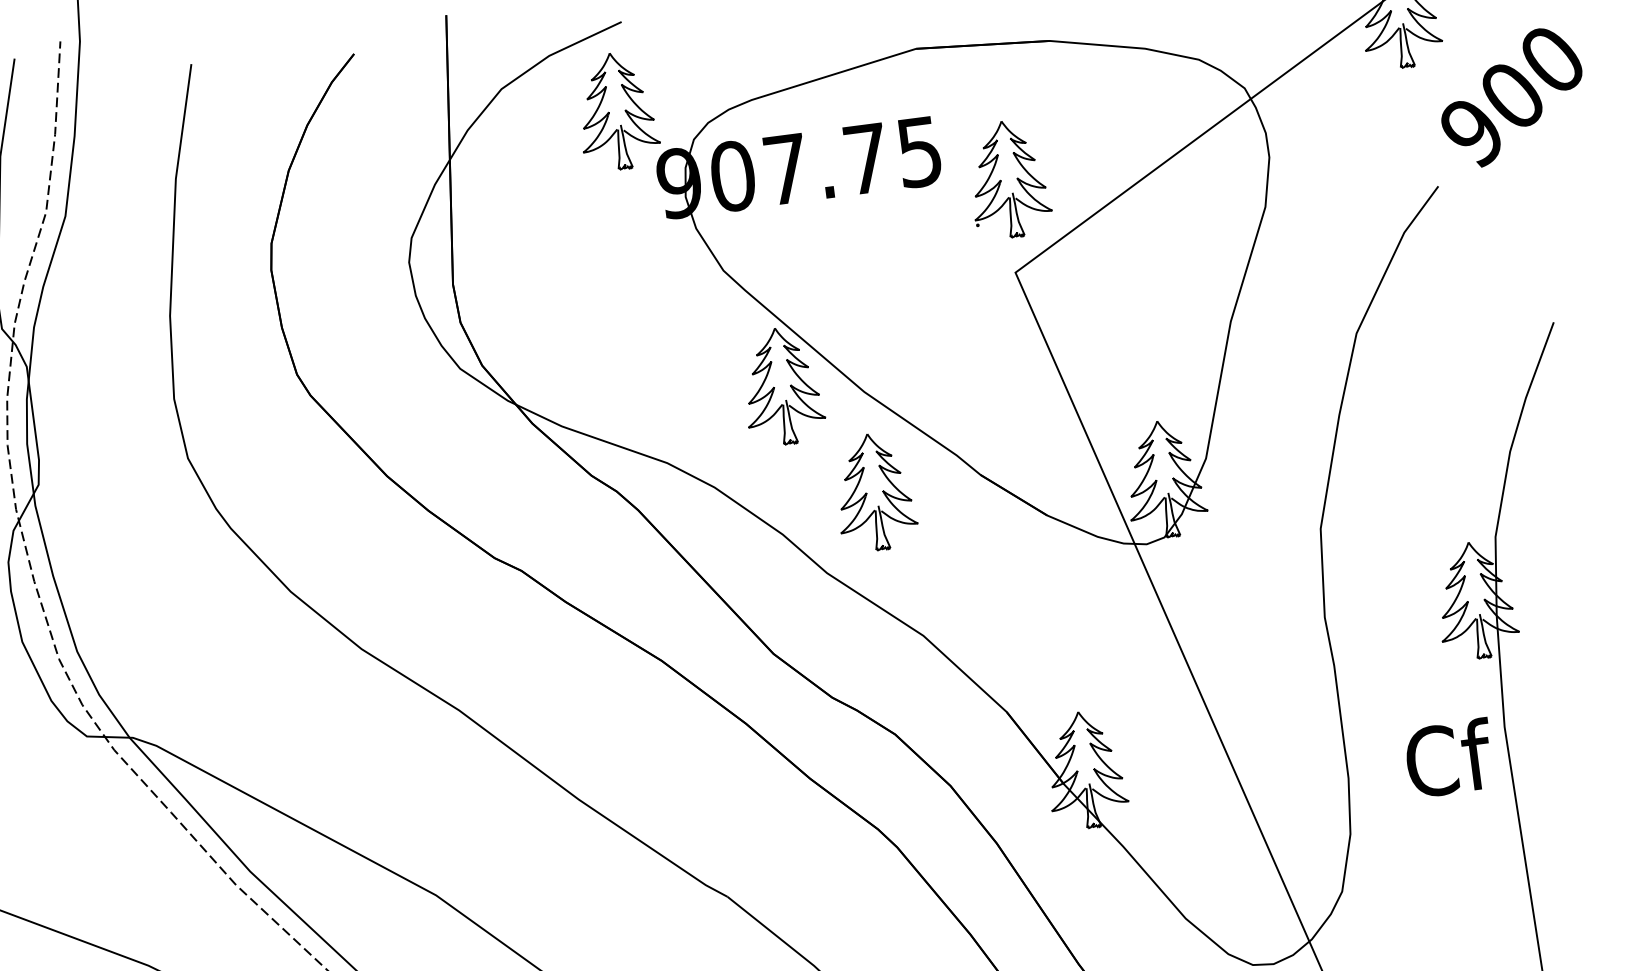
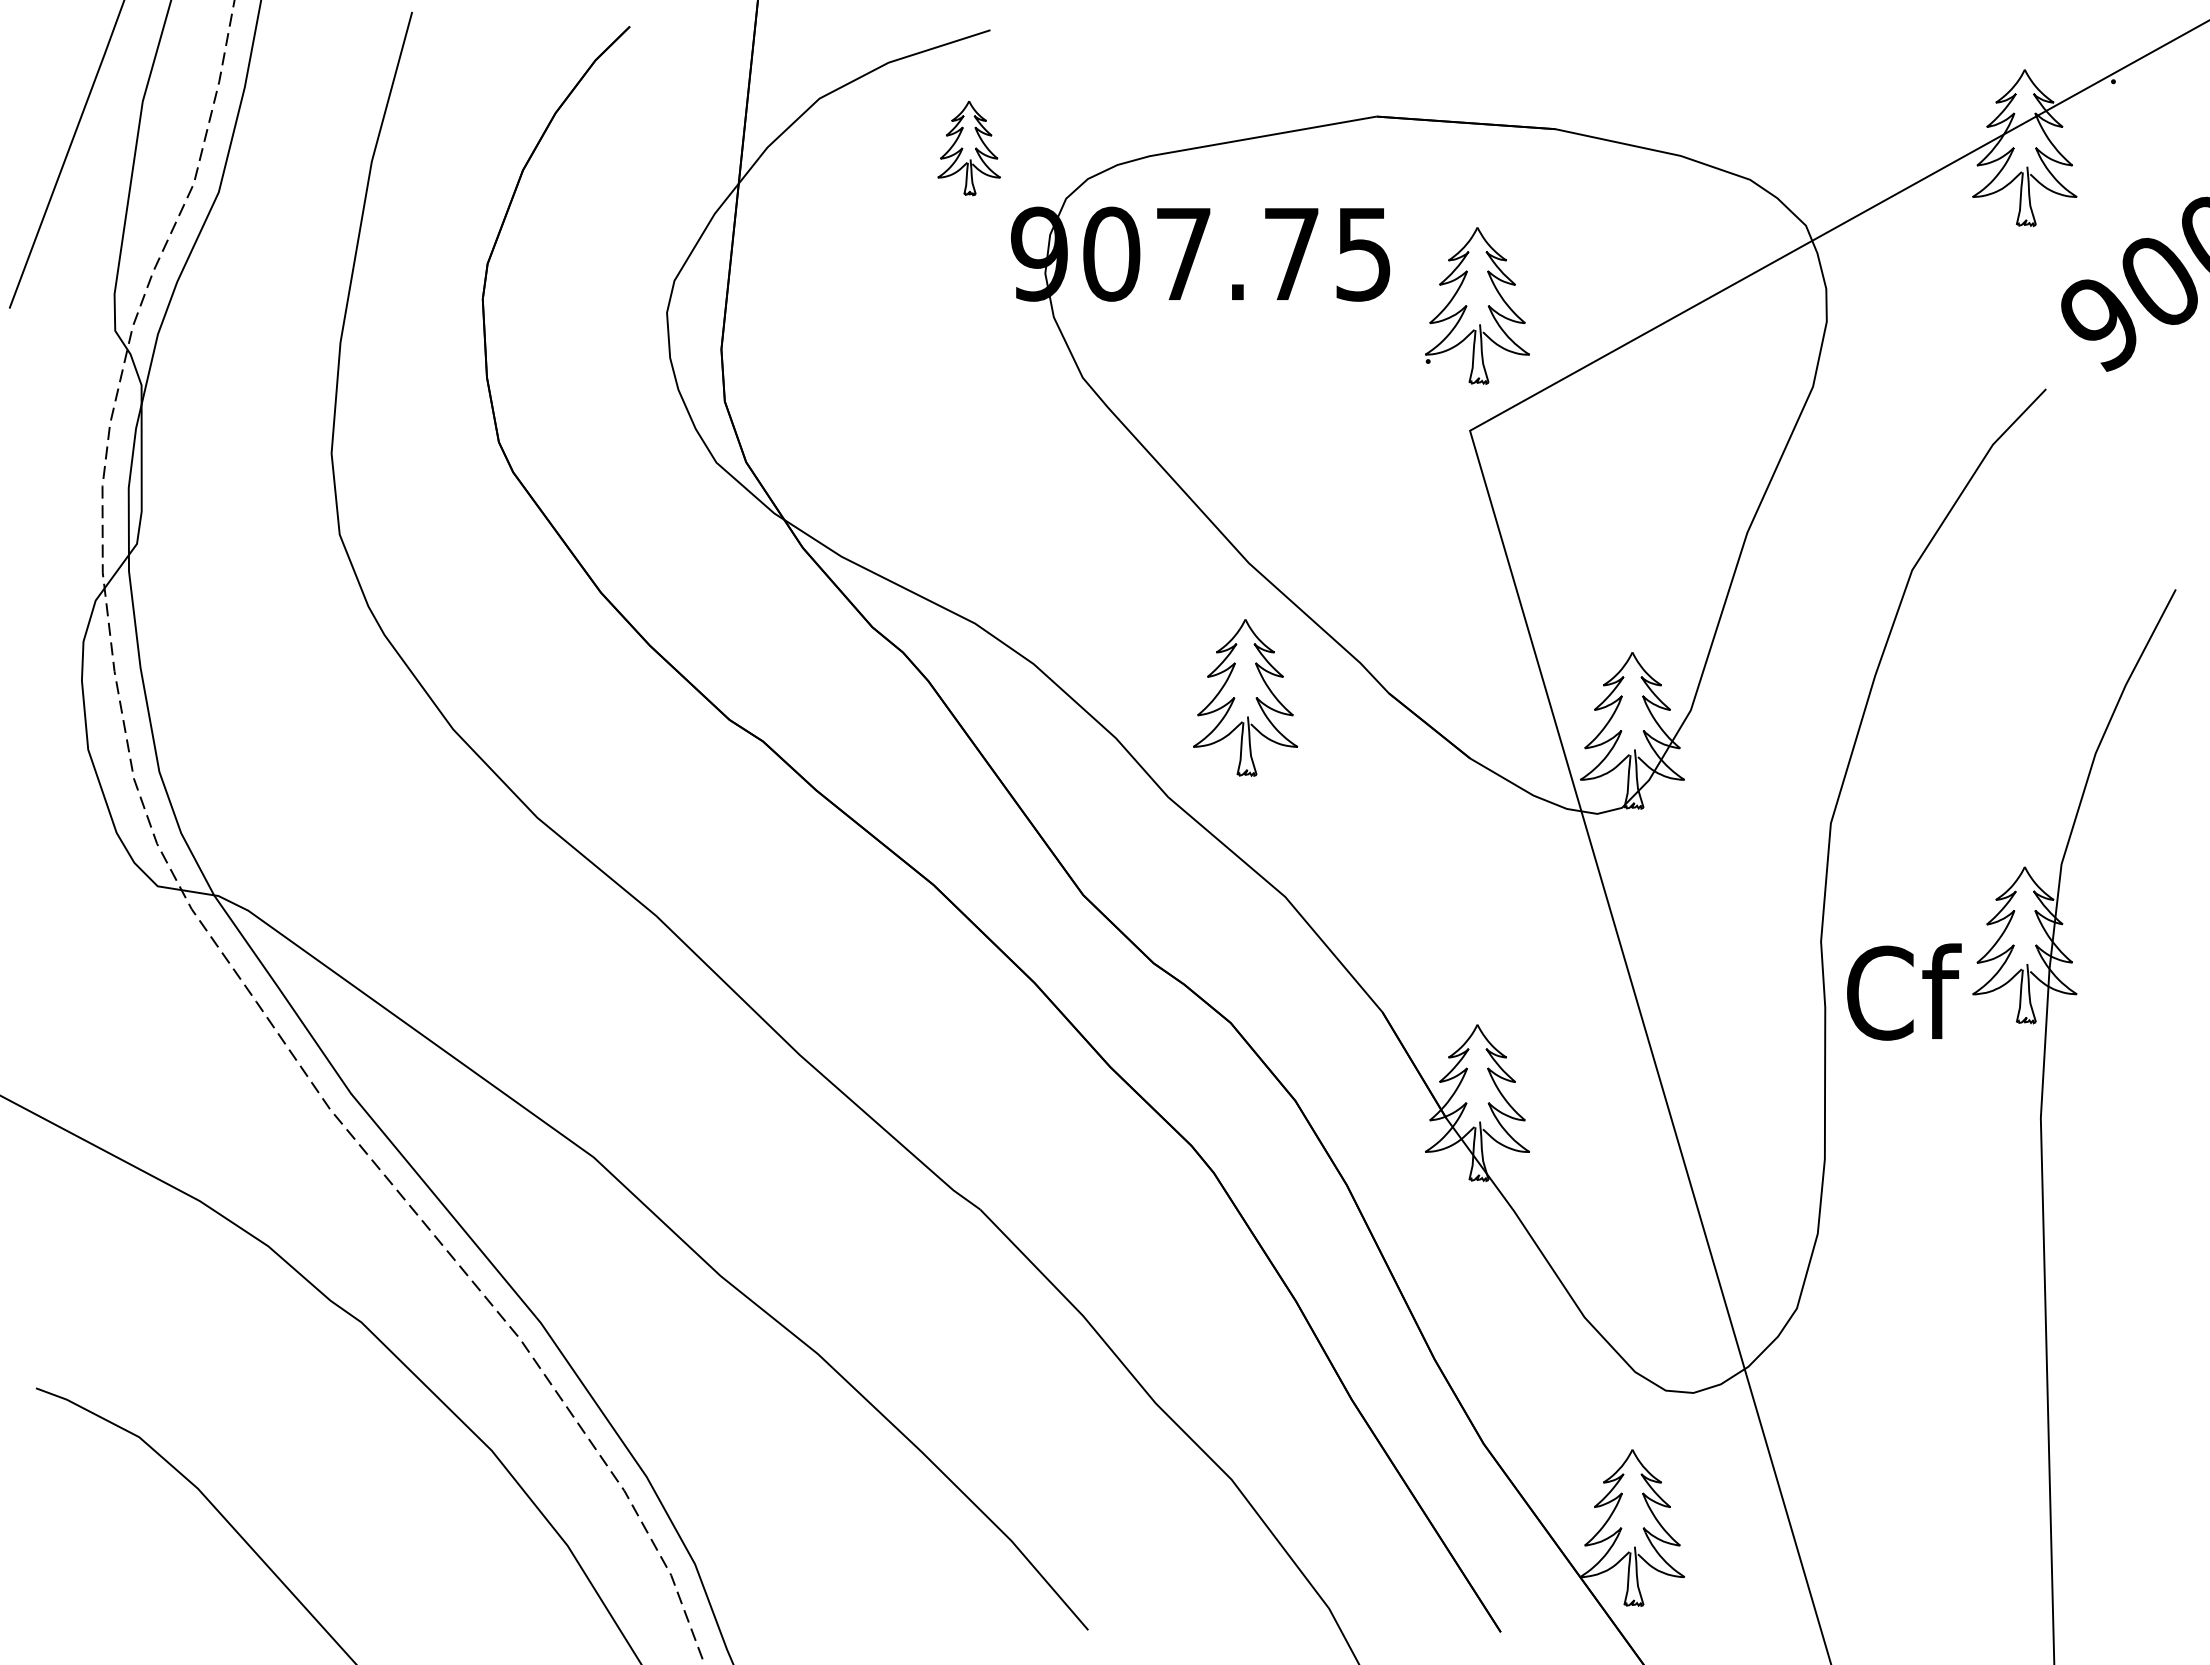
part: (616, 111) -> (968, 148), size x0.6
part: (781, 386) -> (1140, 541), removed
text: (1449, 757) -> (1904, 991), moved

